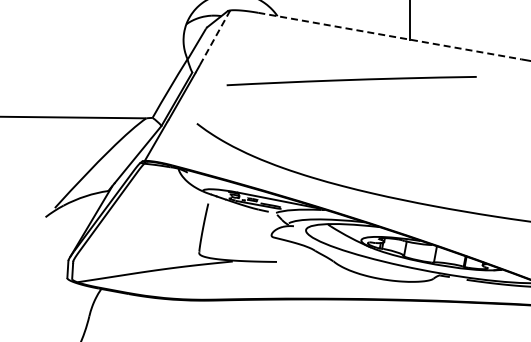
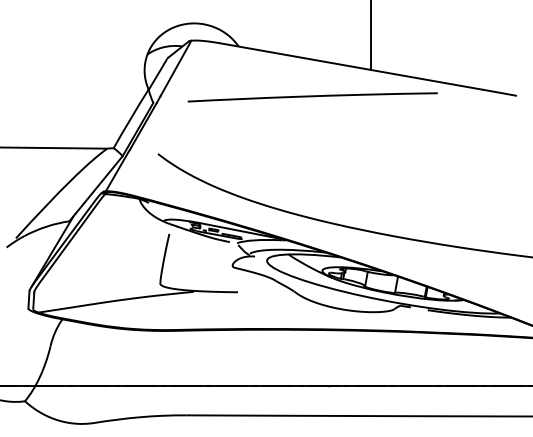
line: (389, 36) -> (350, 66), dashed -> solid
line: (215, 38) -> (176, 68), dashed -> solid
curve: (351, 81) -> (312, 97), moved

